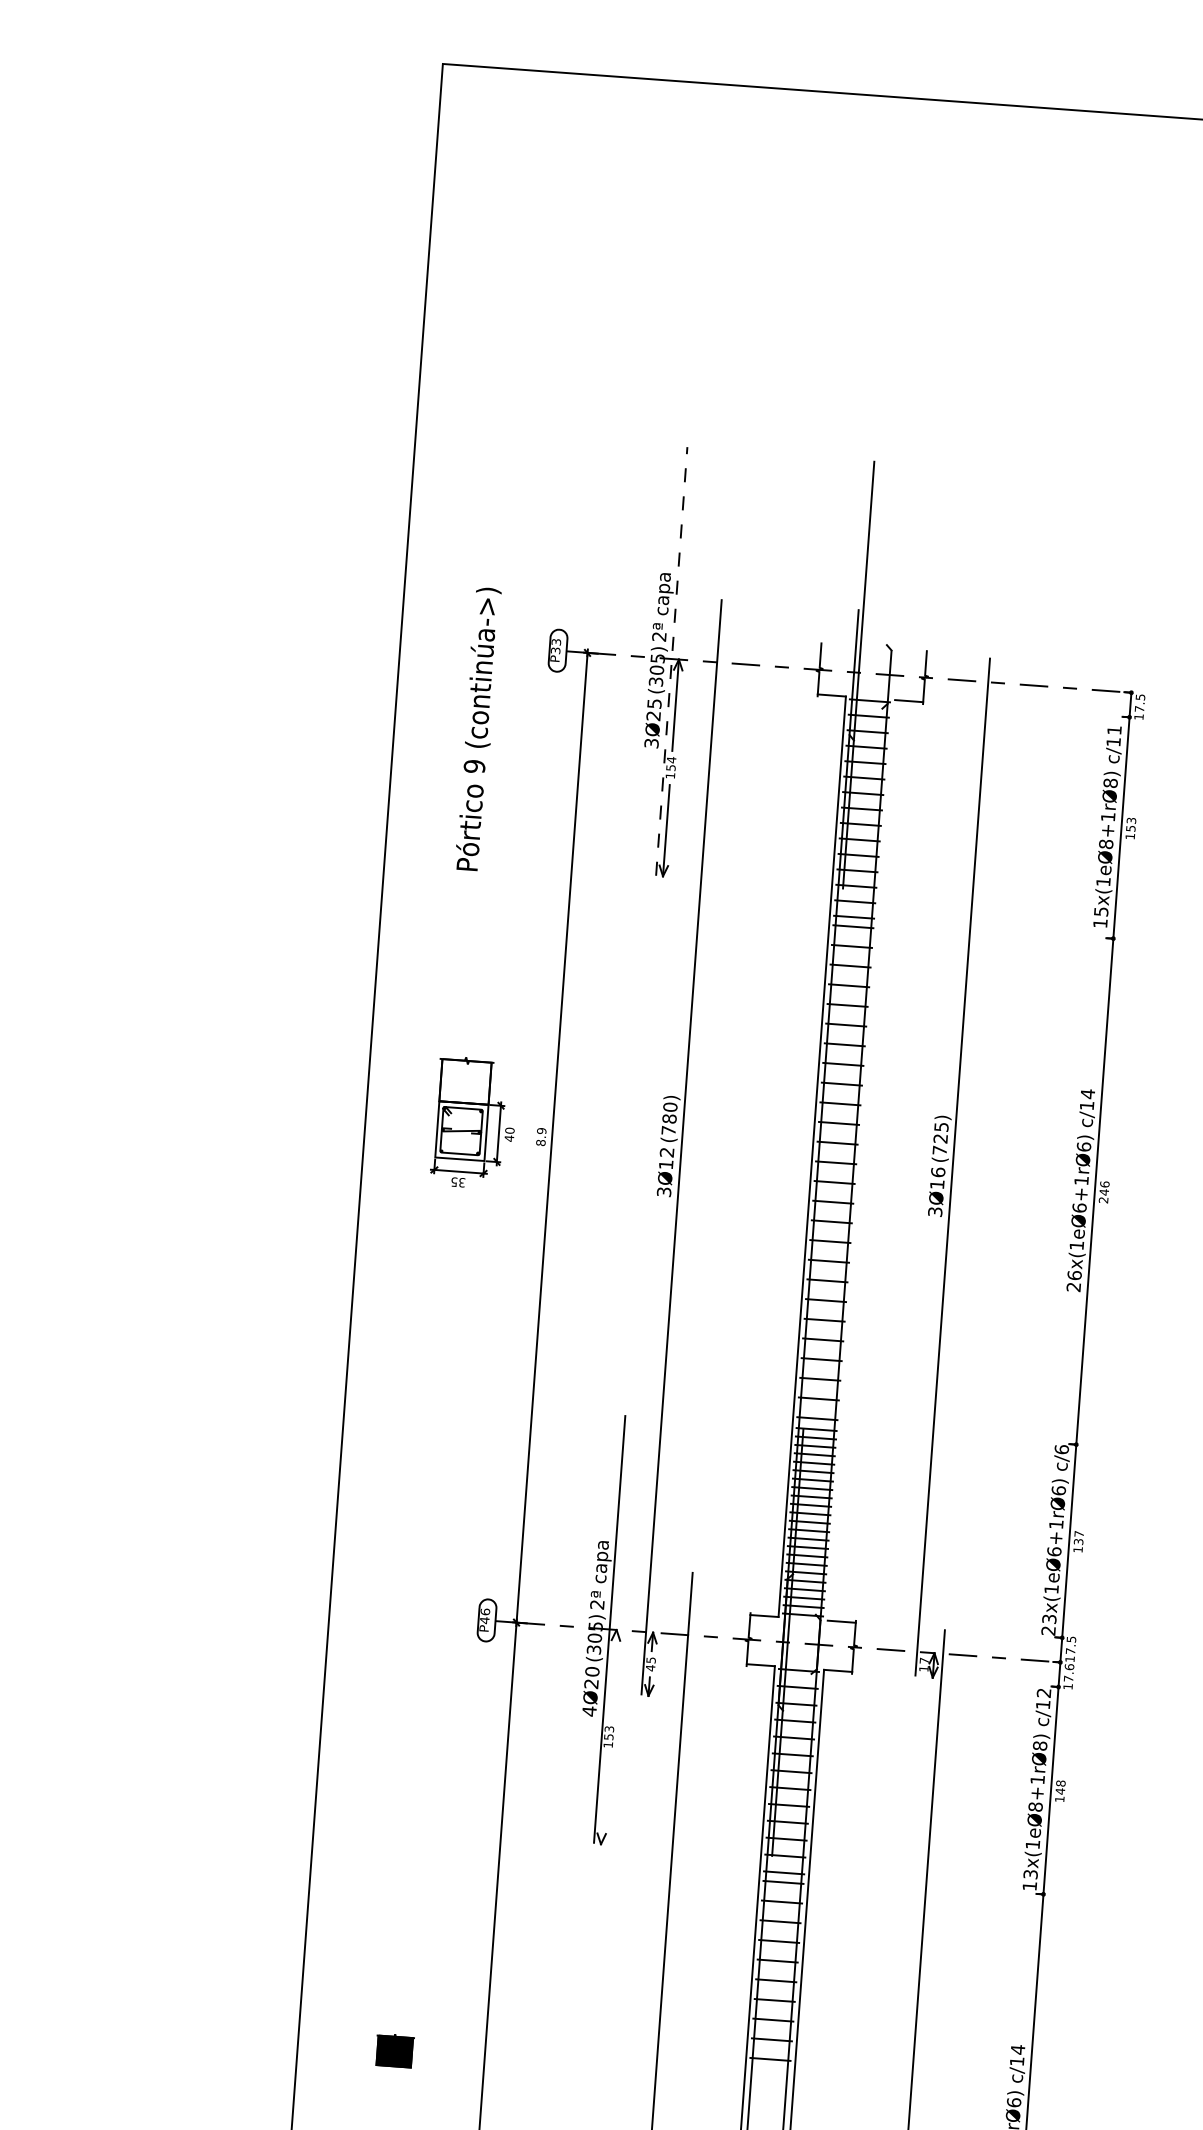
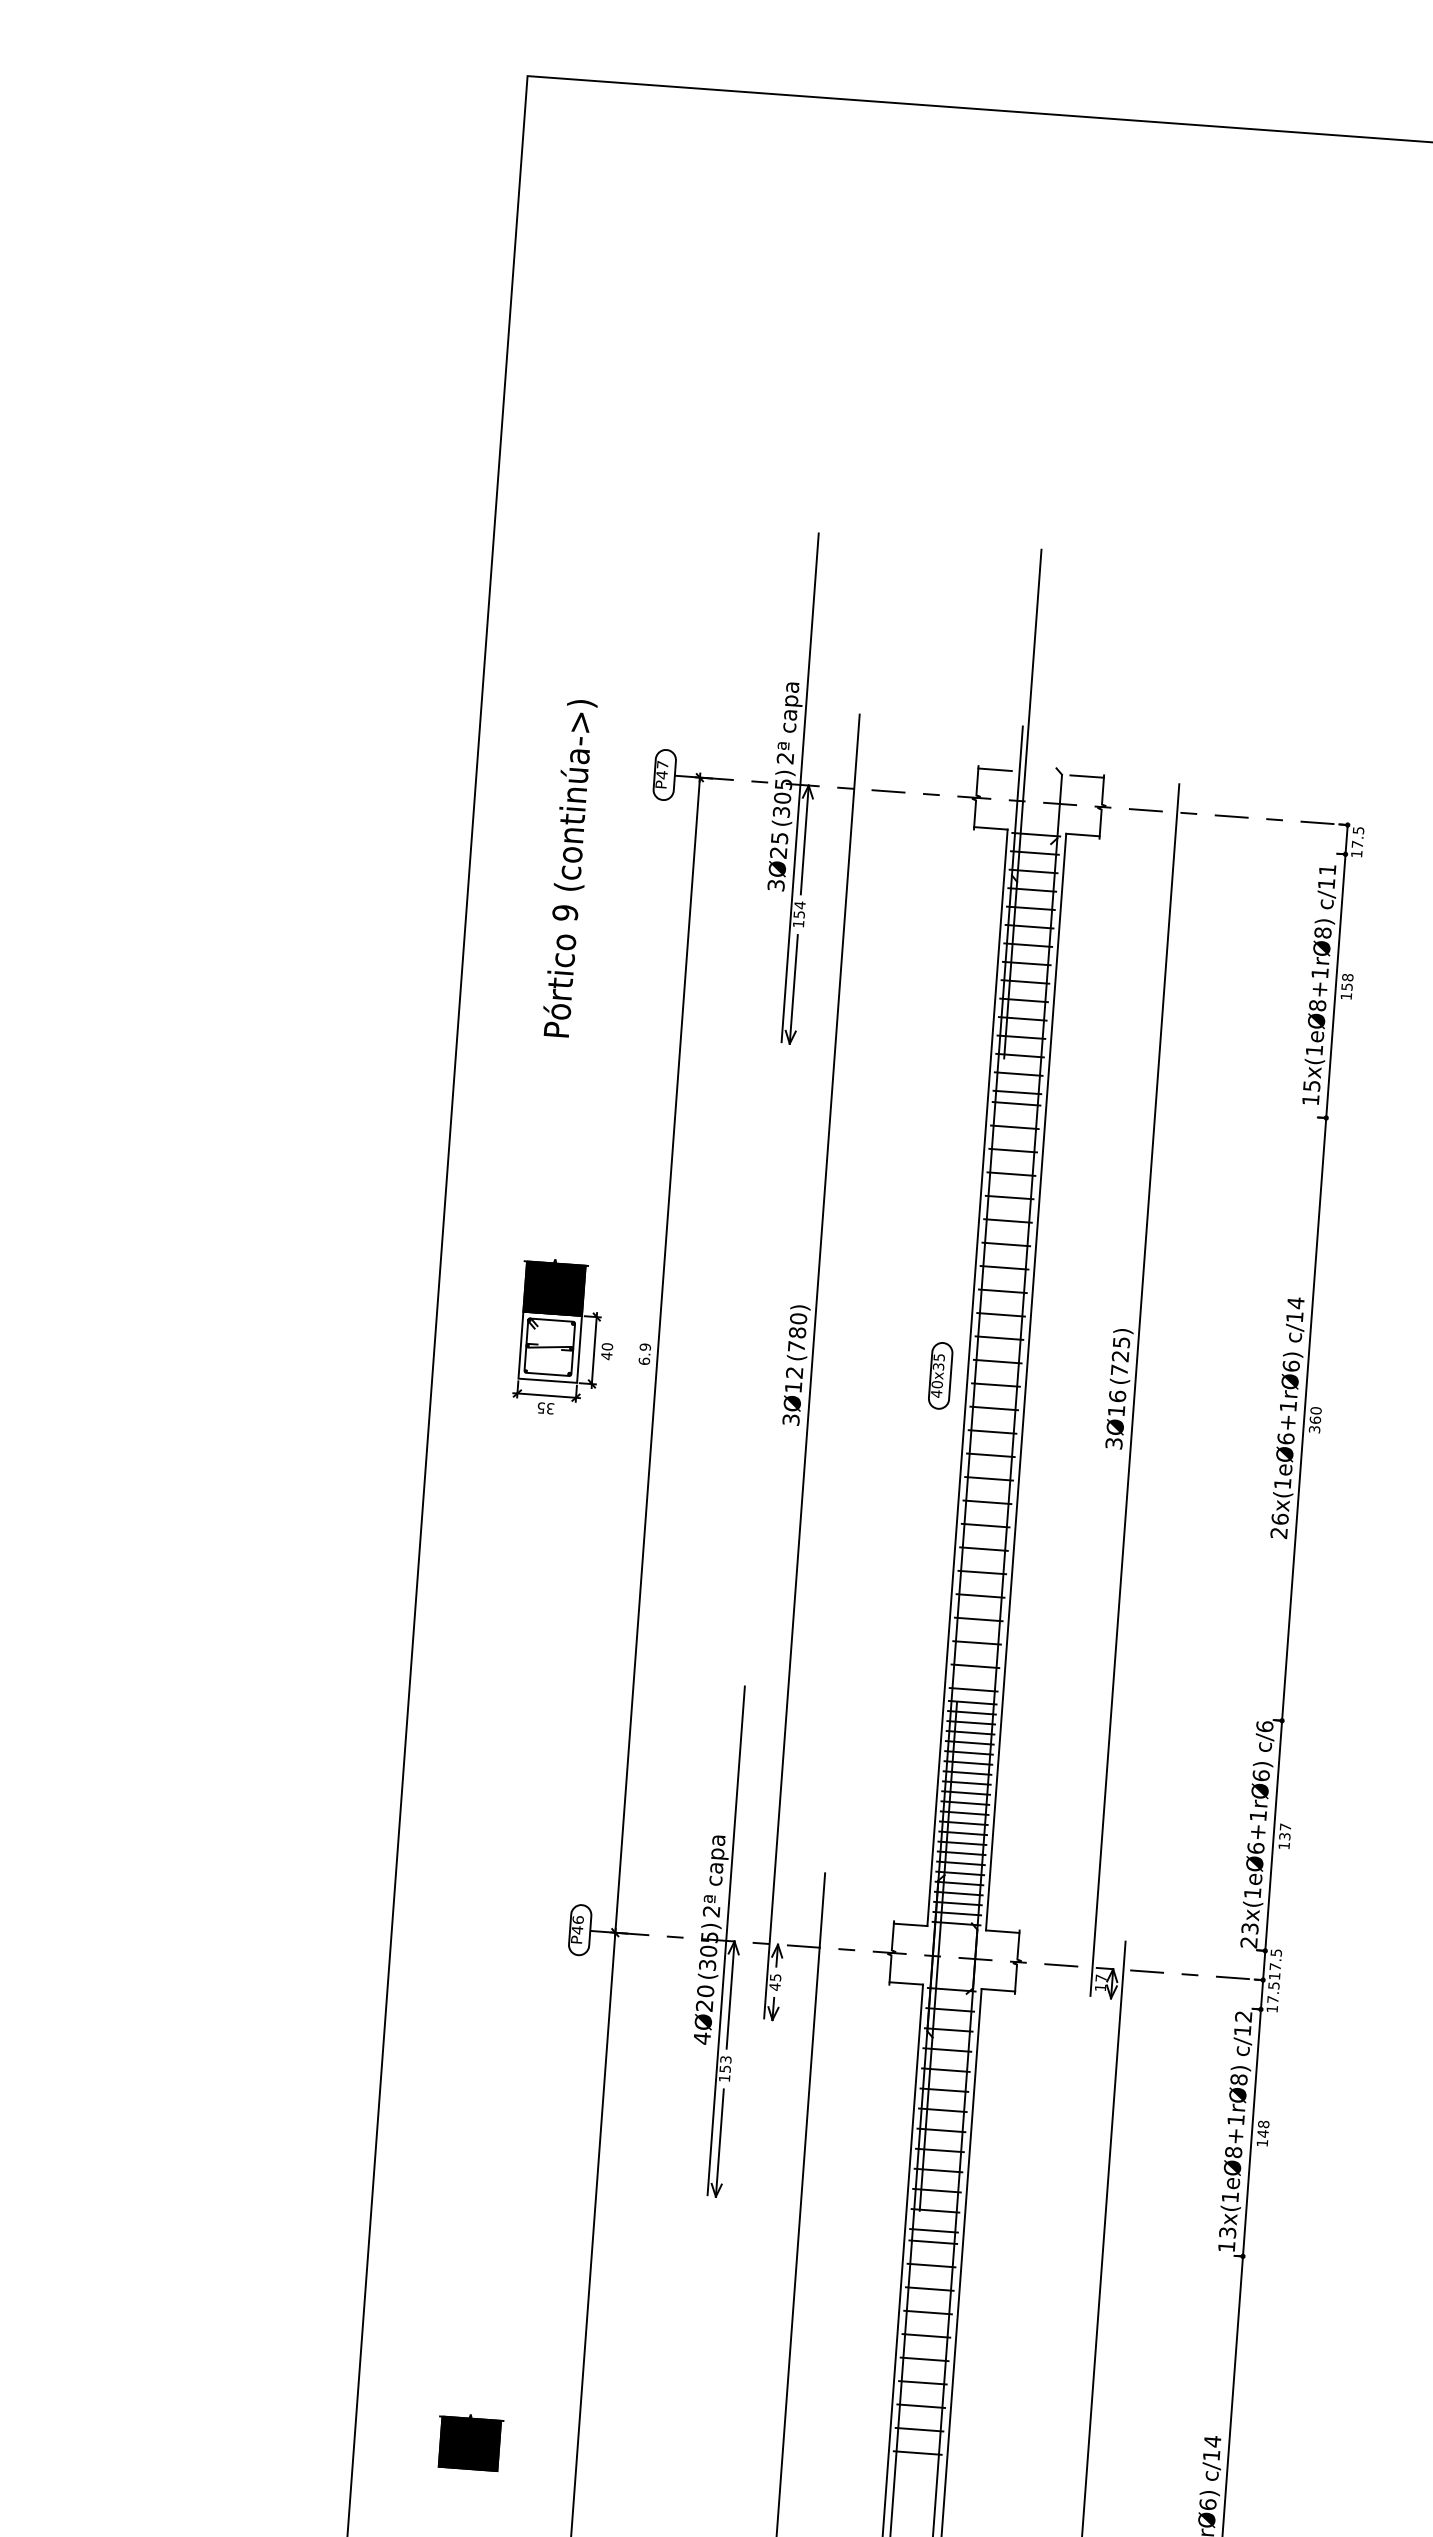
text: (556, 646) -> (662, 769), P33 -> P47
line: (834, 646) -> (994, 769), added
line: (912, 651) -> (1086, 776), added
line: (672, 661) -> (800, 787), dashed -> solid
text: (1131, 820) -> (1347, 977), 153 -> 158
fill: (465, 1081) -> (554, 1288), added
text: (540, 1143) -> (643, 1361), 8.9 -> 6.9
part: (789, 1154) -> (940, 1375), added
line: (860, 1159) -> (1025, 1381), added
text: (1104, 1192) -> (1315, 1420), 246 -> 360
text: (1069, 1666) -> (1273, 1985), 17.6 -> 17.5
line: (613, 1674) -> (730, 1994), added
line: (604, 1798) -> (719, 2142), added
part: (394, 2051) -> (470, 2443), size x1.43

